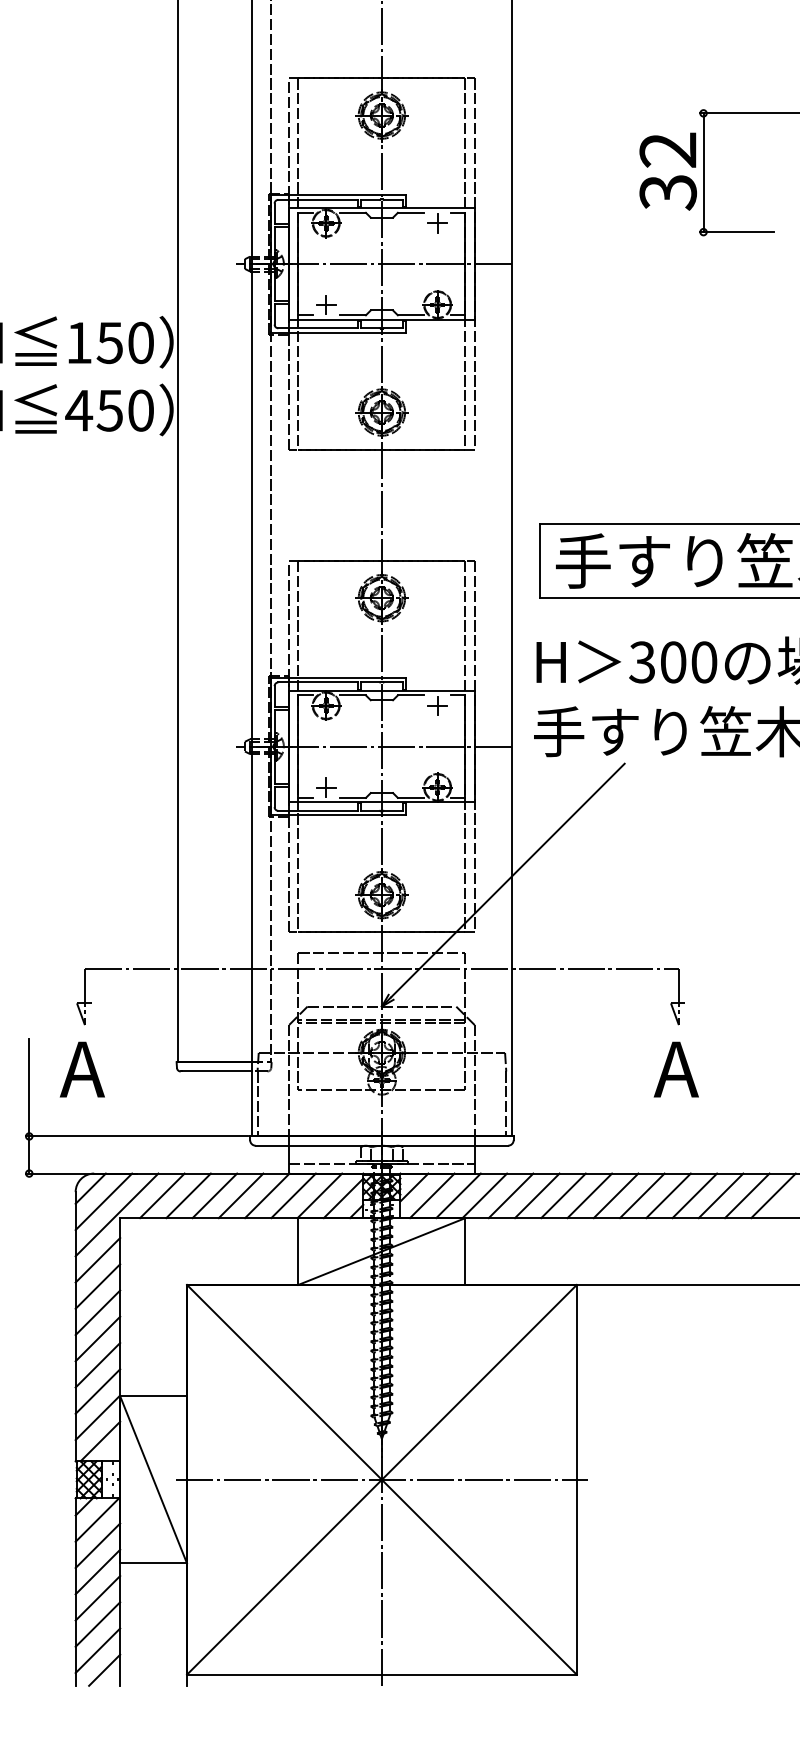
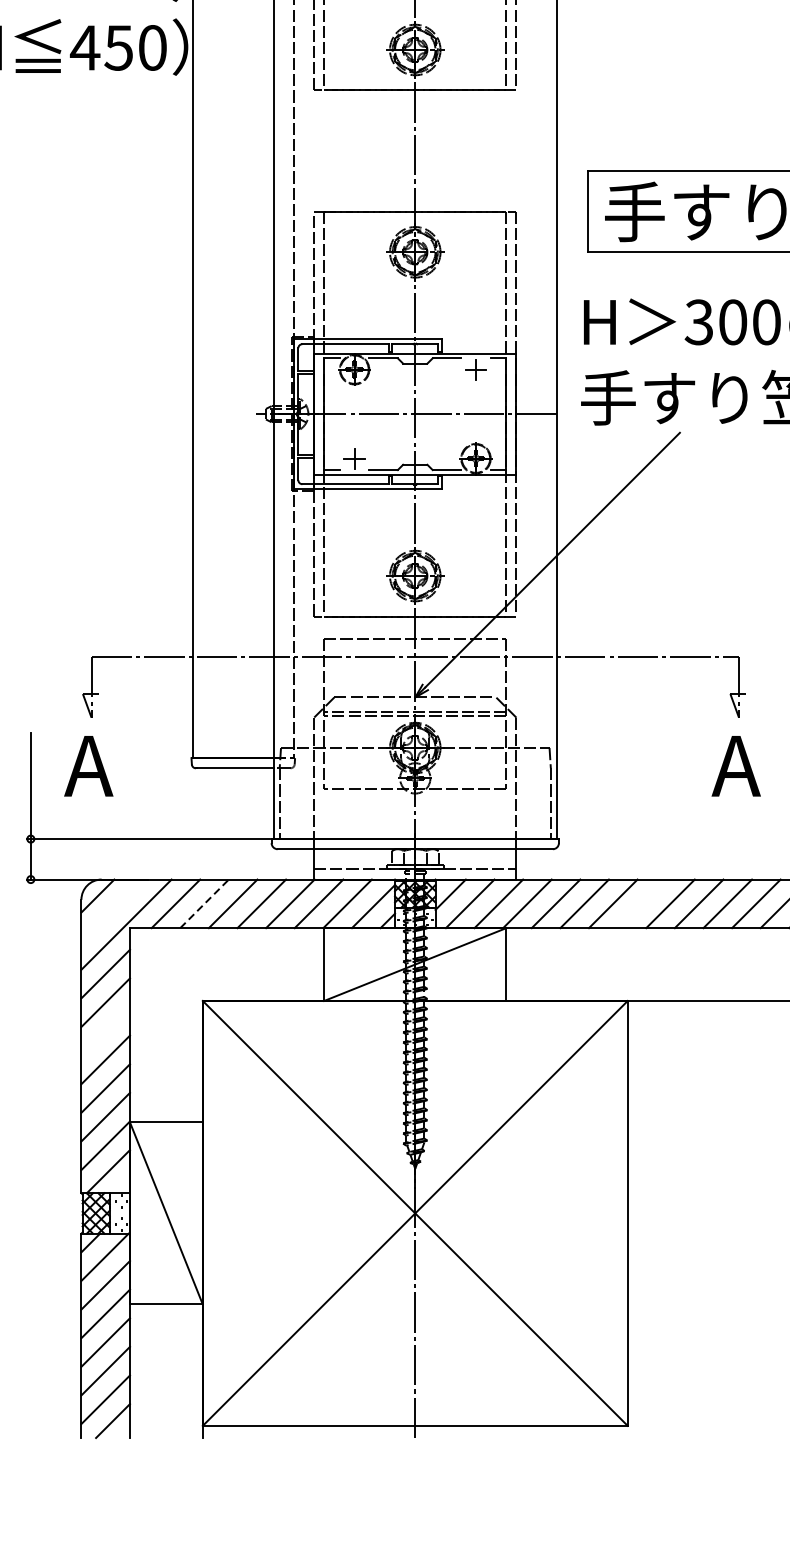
line: (188, 1195) -> (204, 903), solid -> dashed
line: (589, 1195) -> (641, 903), removed
line: (103, 1201) -> (111, 910), removed
line: (97, 1312) -> (105, 1031), removed
line: (381, 1479) -> (414, 1213), removed

